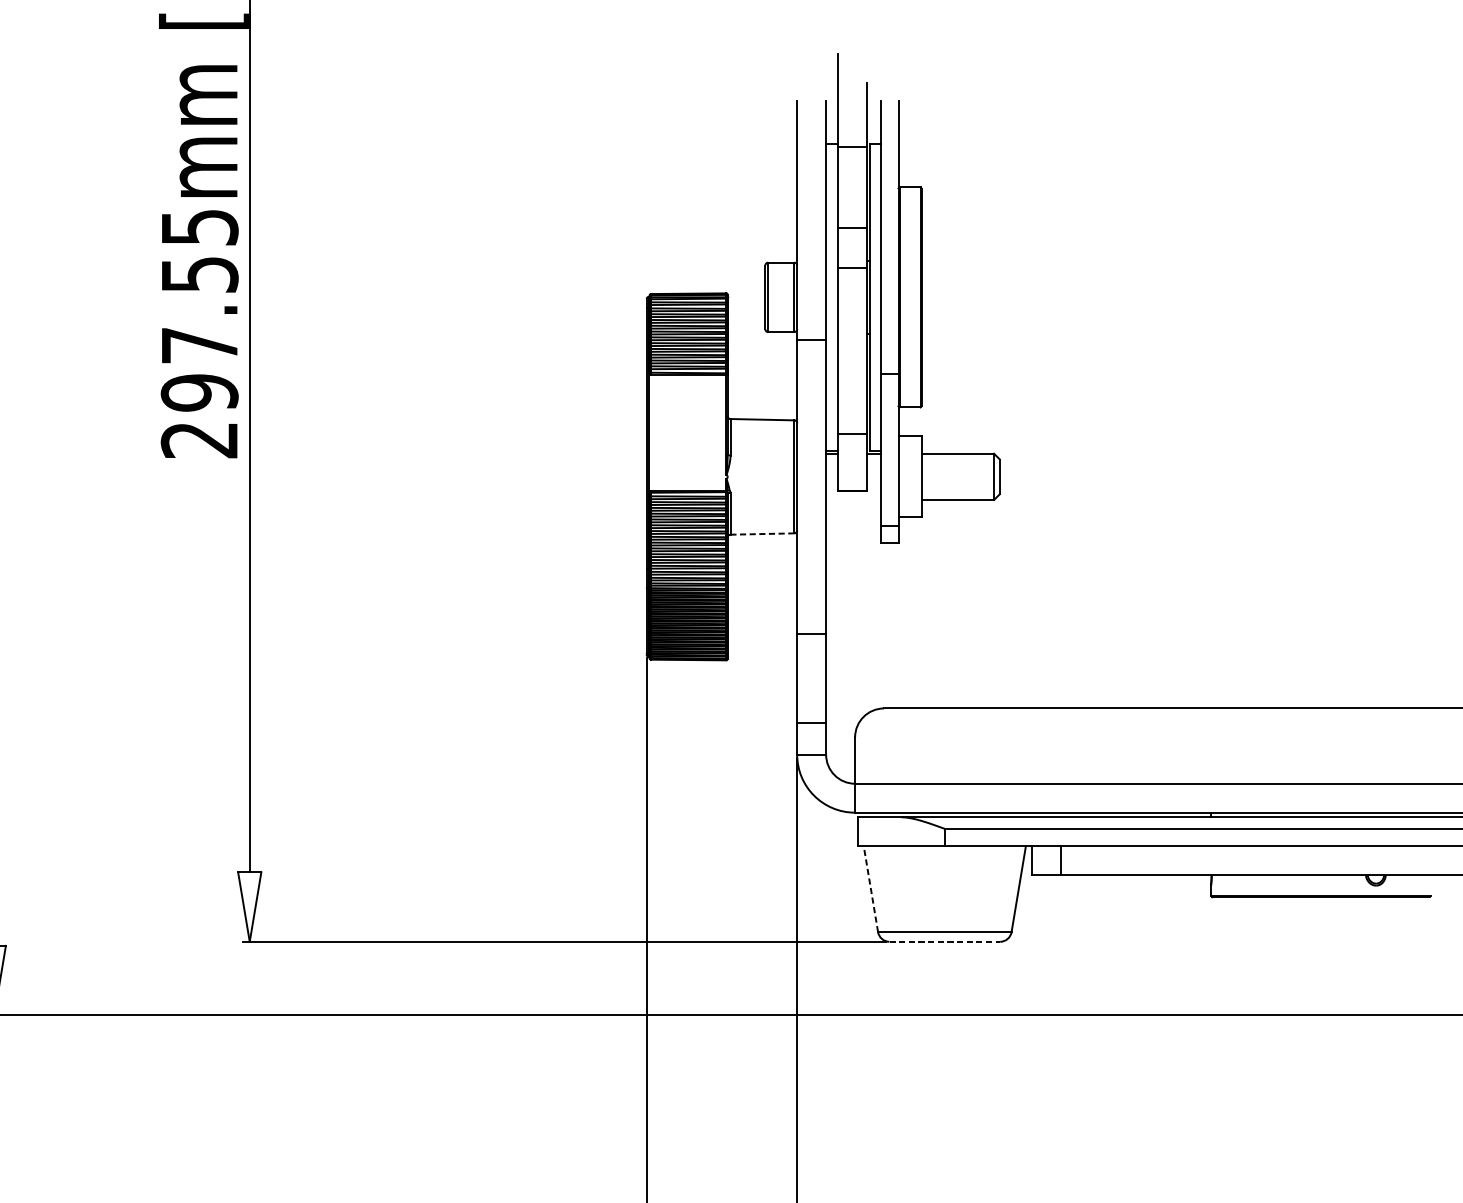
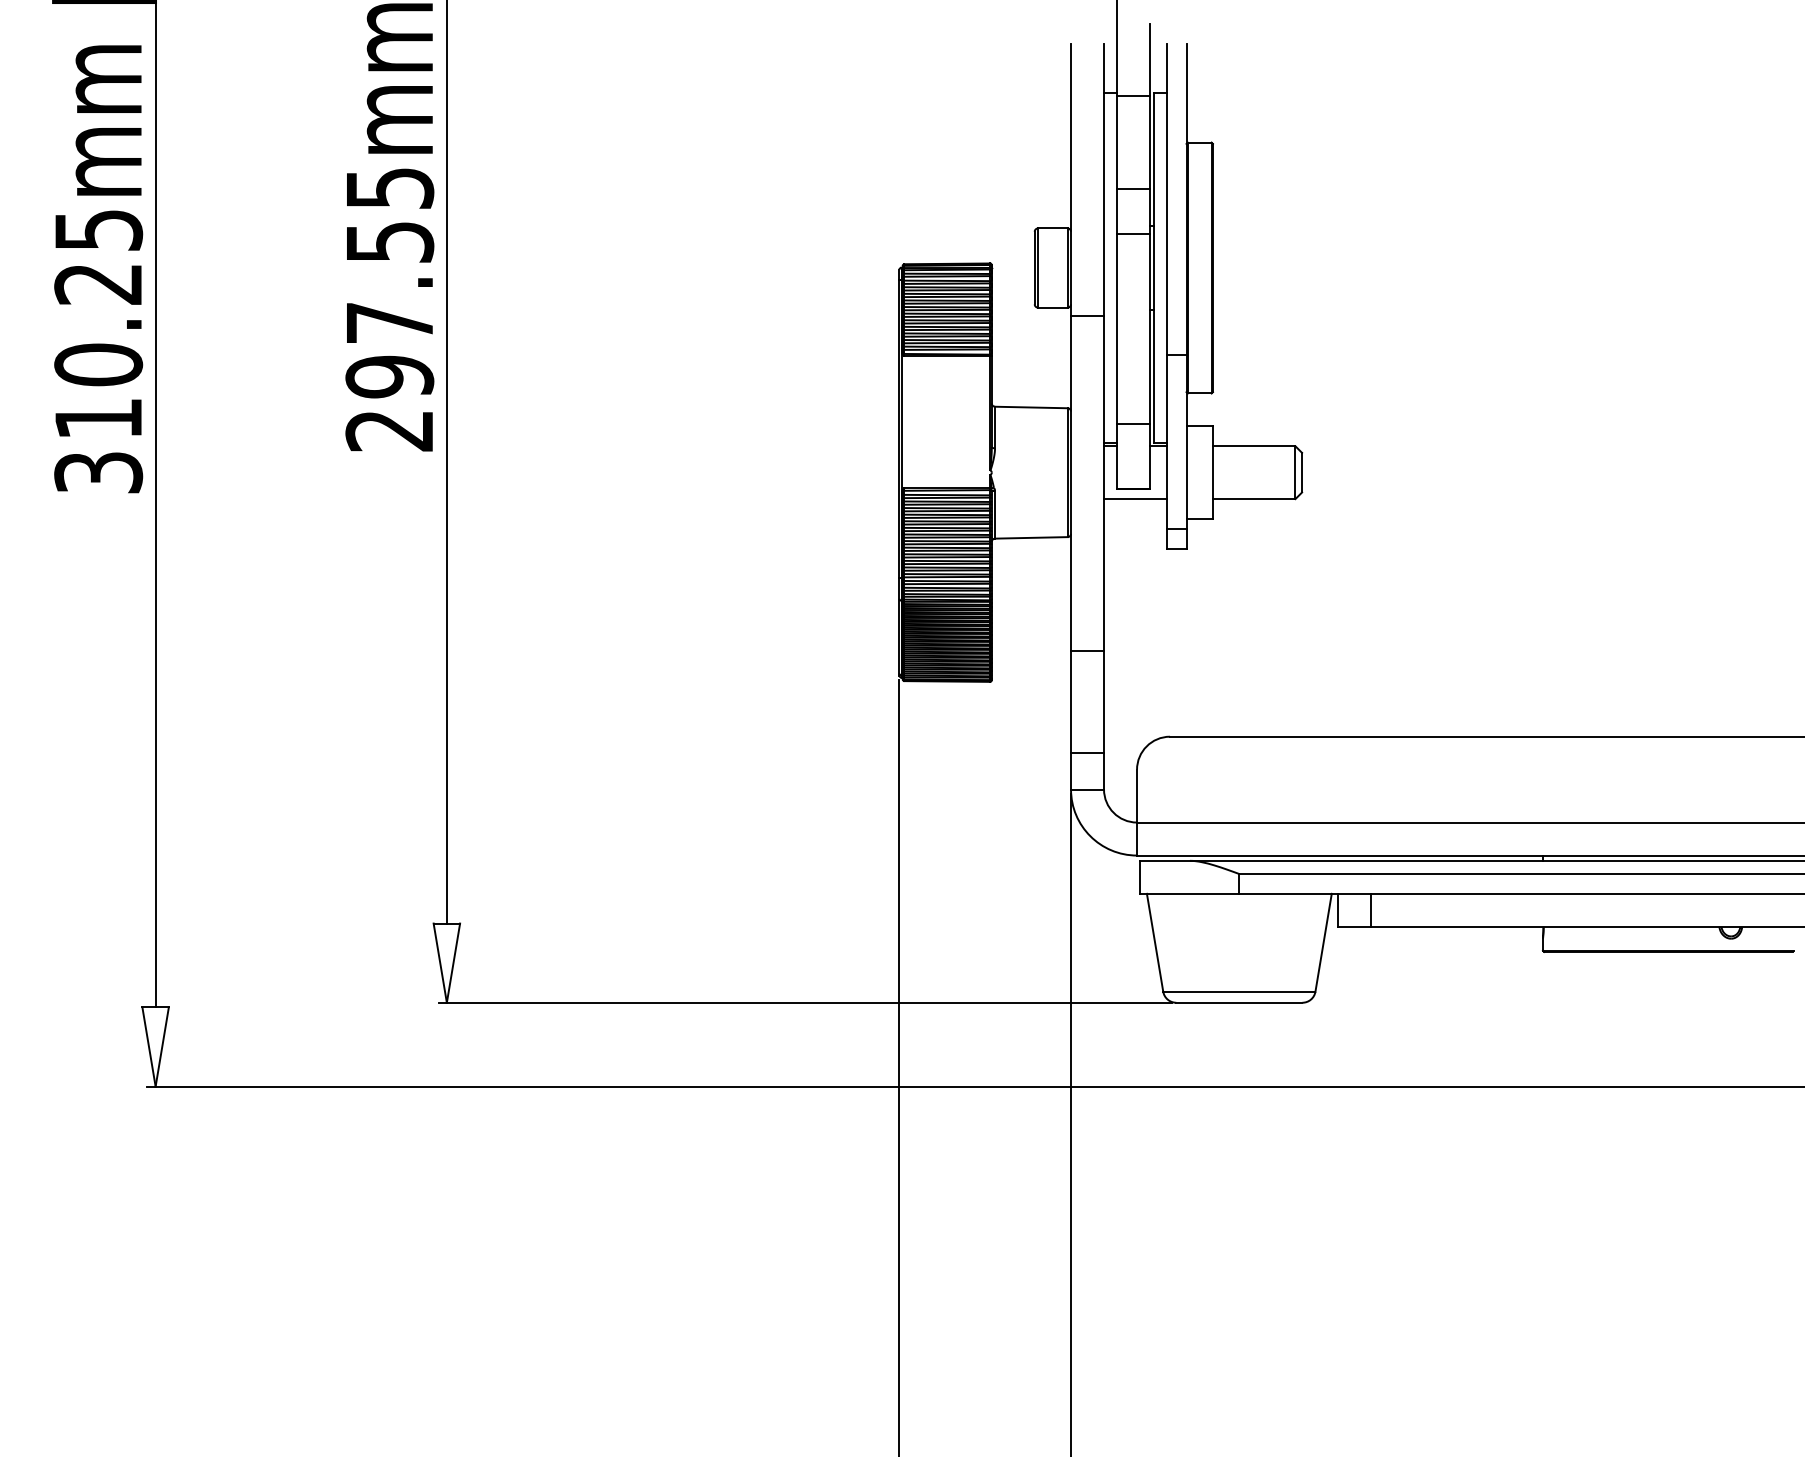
line: (853, 500) -> (1135, 499), added
line: (761, 533) -> (1030, 537), dashed -> solid
line: (871, 888) -> (1155, 942), dashed -> solid
line: (944, 941) -> (1239, 1002), dashed -> solid

